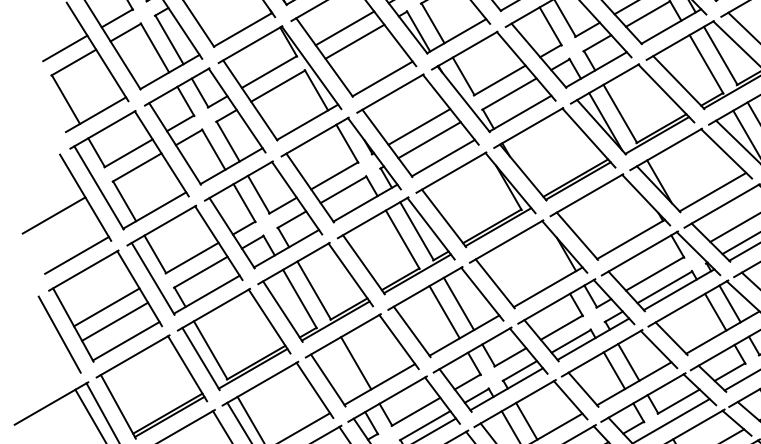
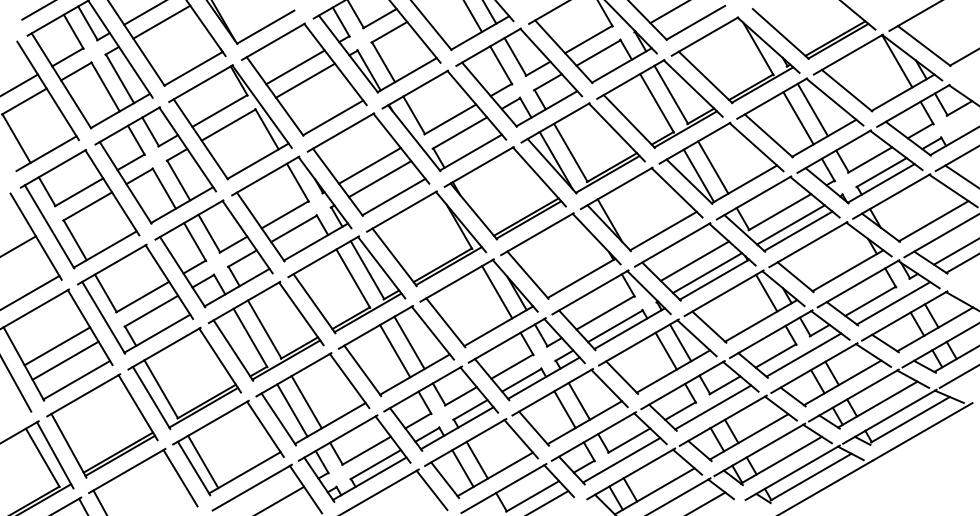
line: (546, 253) -> (497, 292), added
line: (341, 371) -> (292, 410), added

